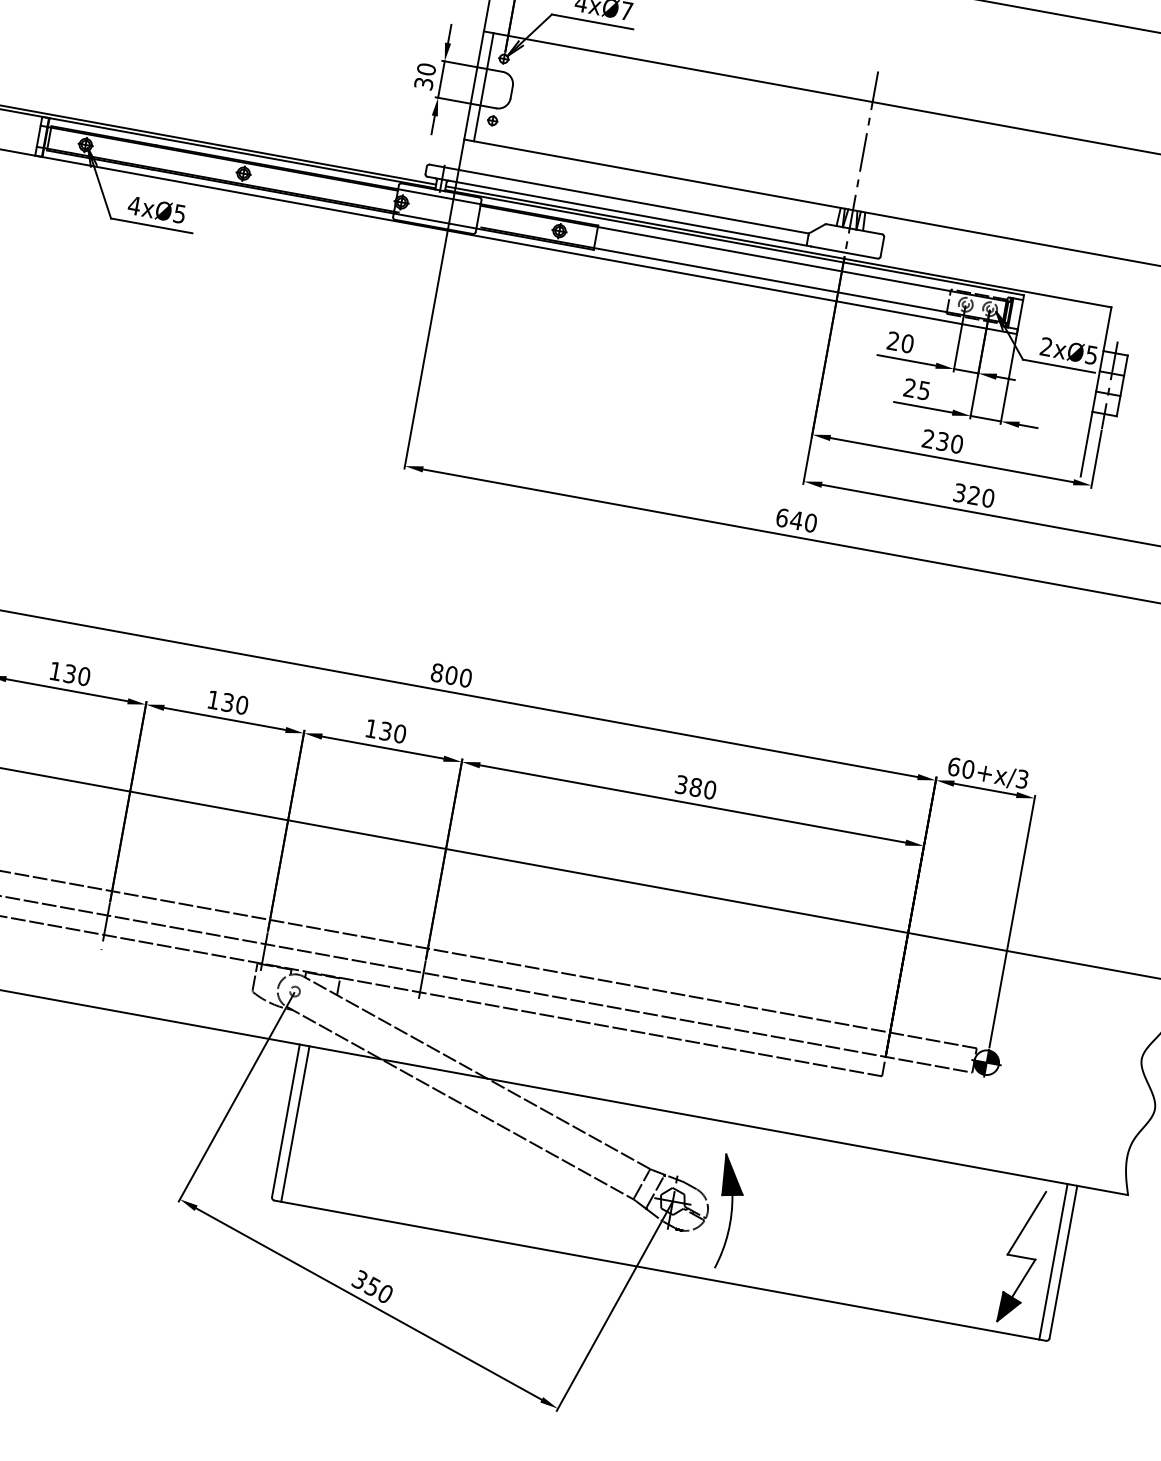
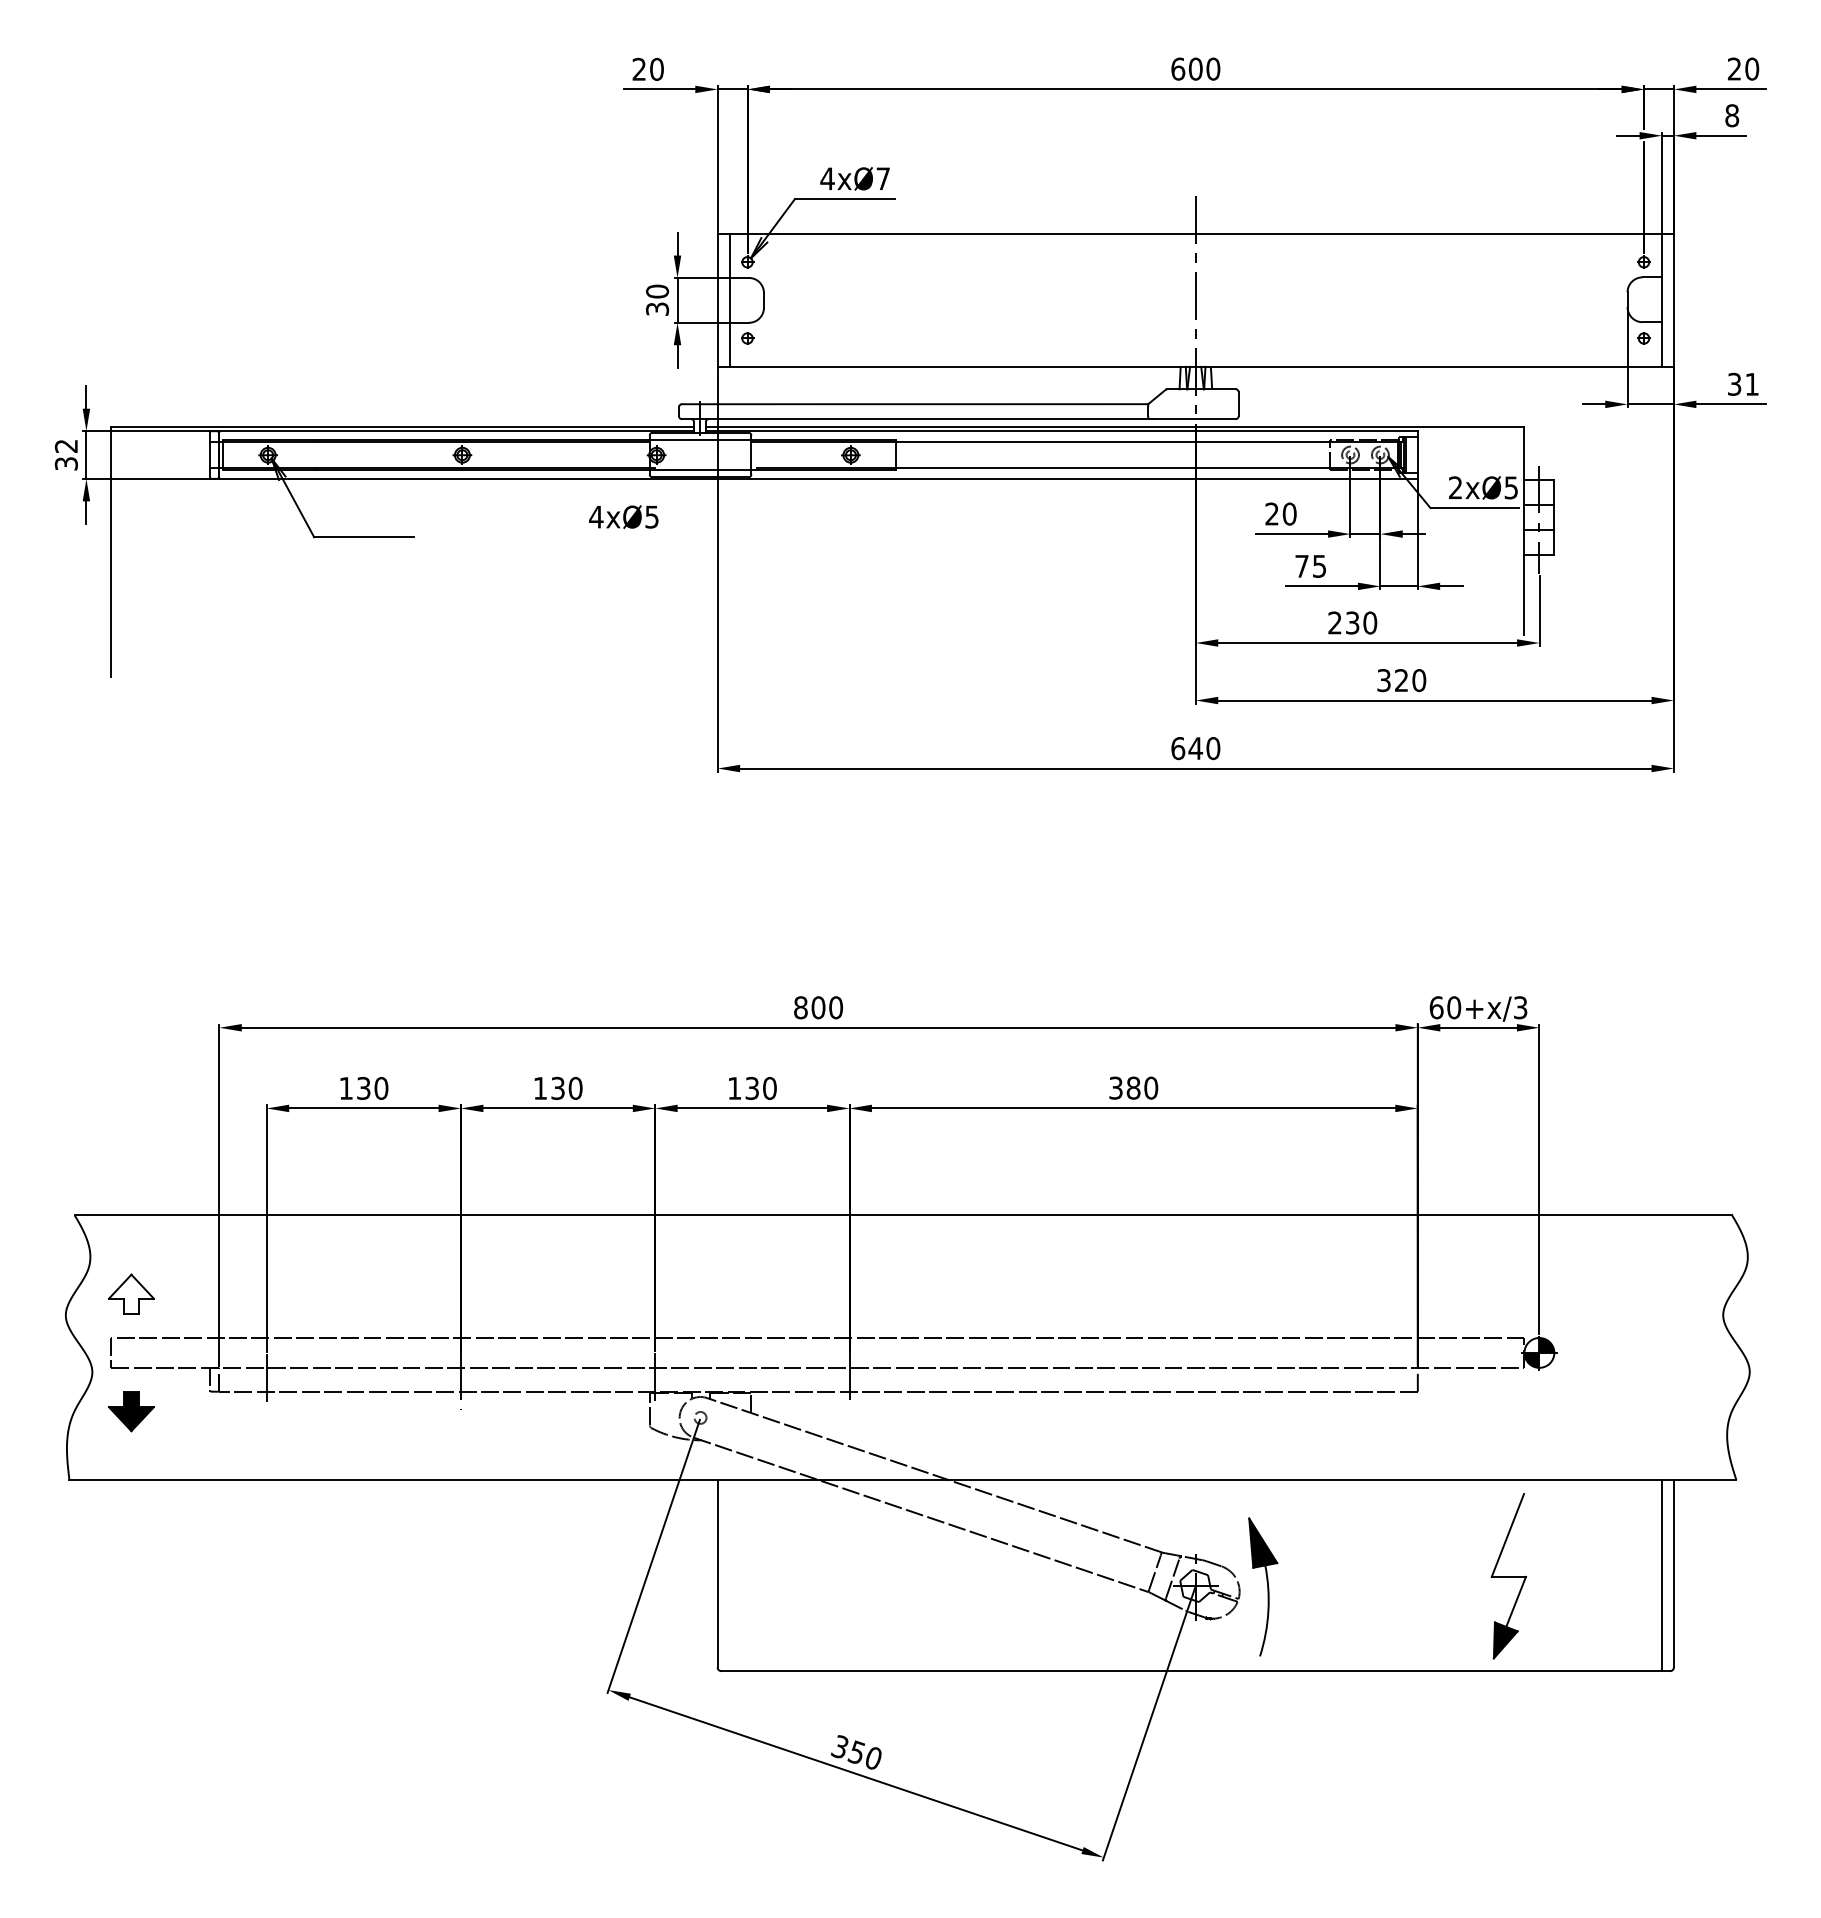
text: (156, 209) -> (623, 516), moved
text: (909, 387) -> (1301, 565), 25 -> 75
line: (295, 1124) -> (729, 1575), removed
part: (1021, 1256) -> (1508, 1576), moved

